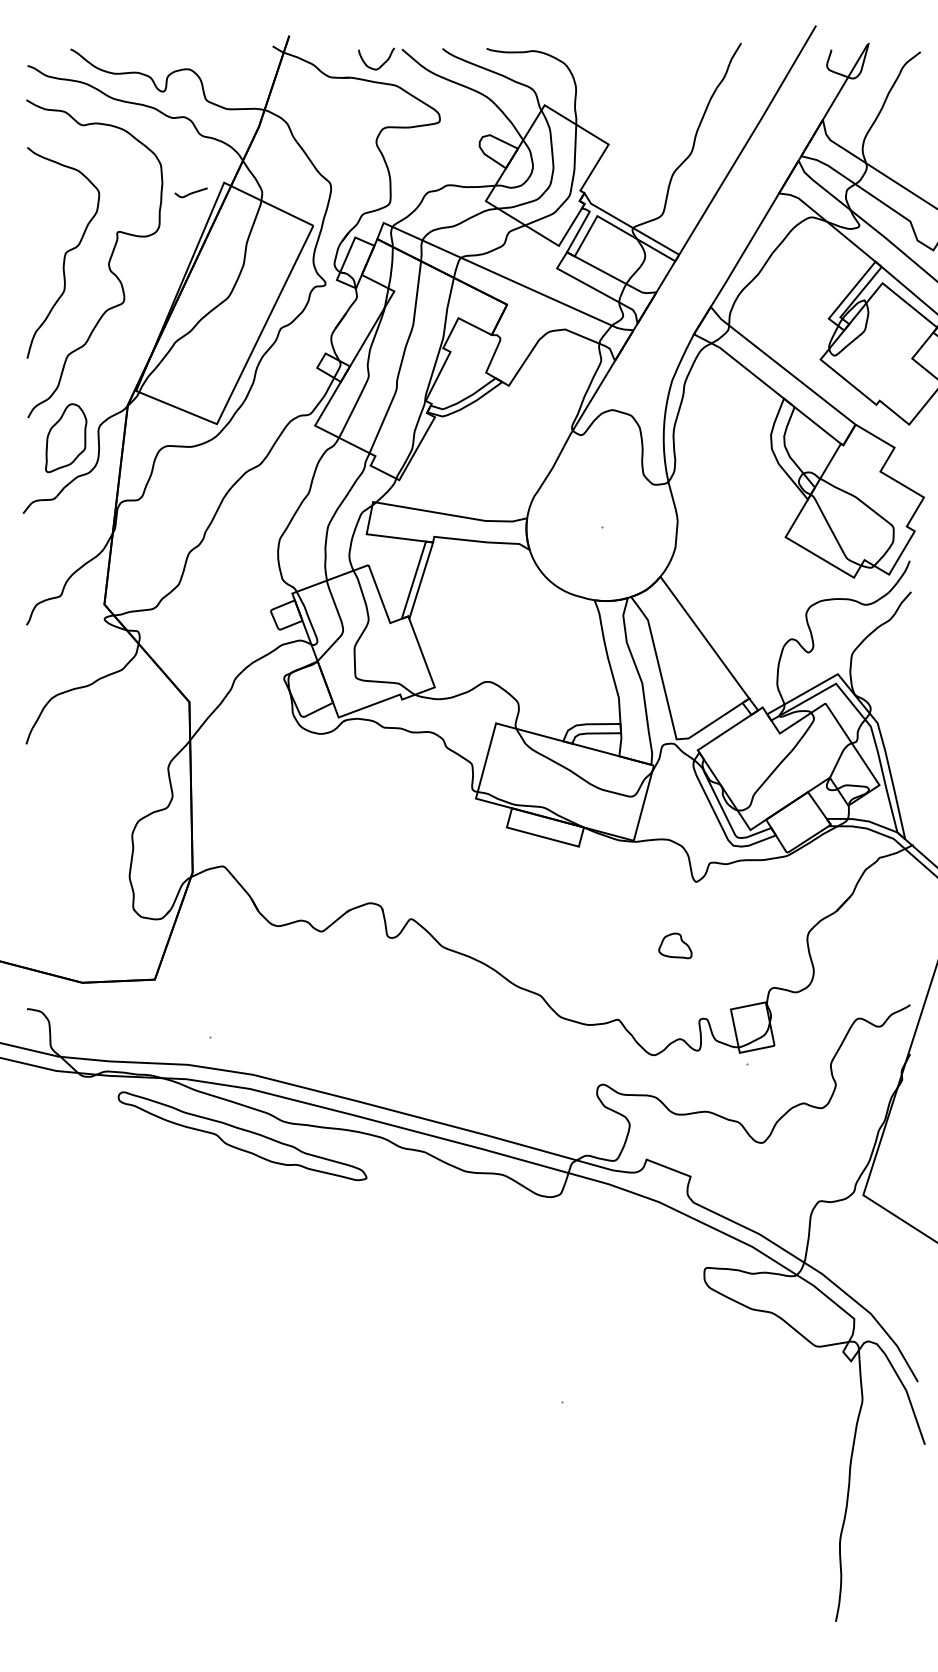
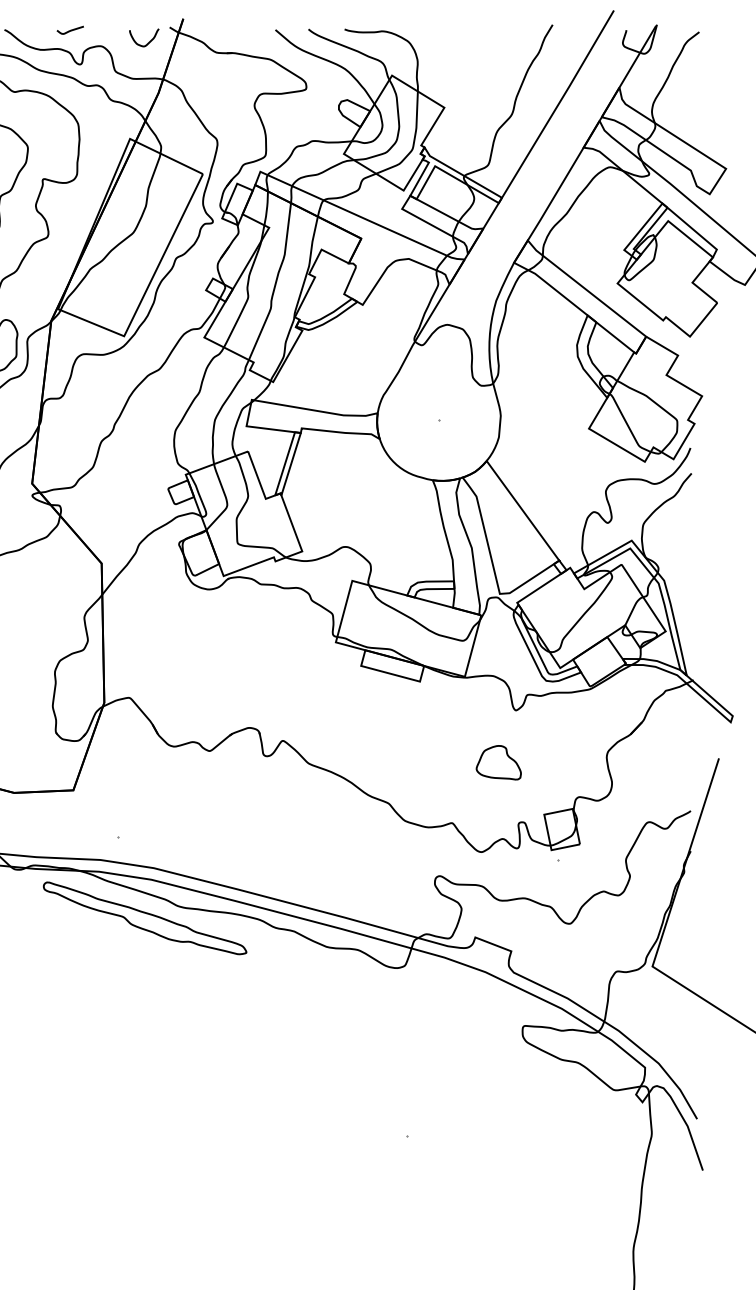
curve: (382, 63) -> (149, 41), moved
curve: (190, 192) -> (69, 30), moved
part: (675, 945) -> (498, 762), size x1.67

